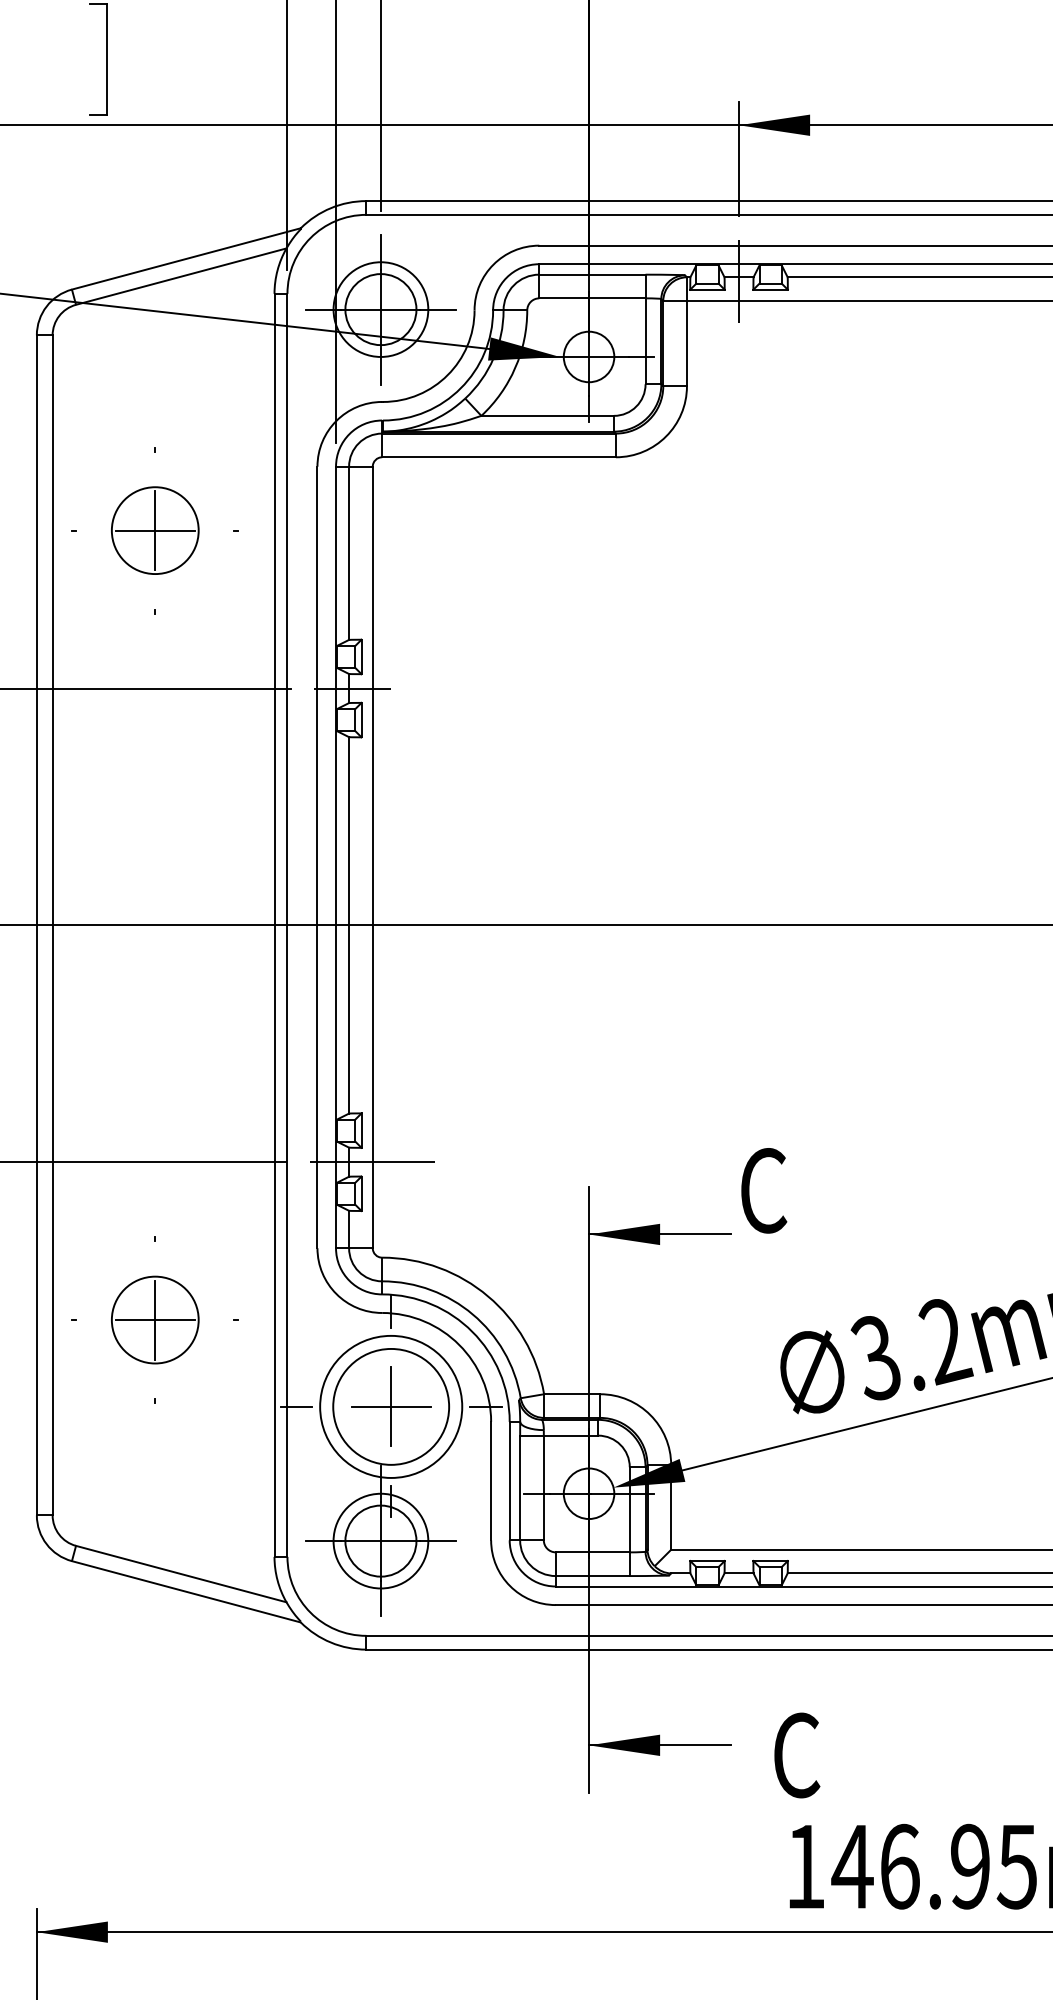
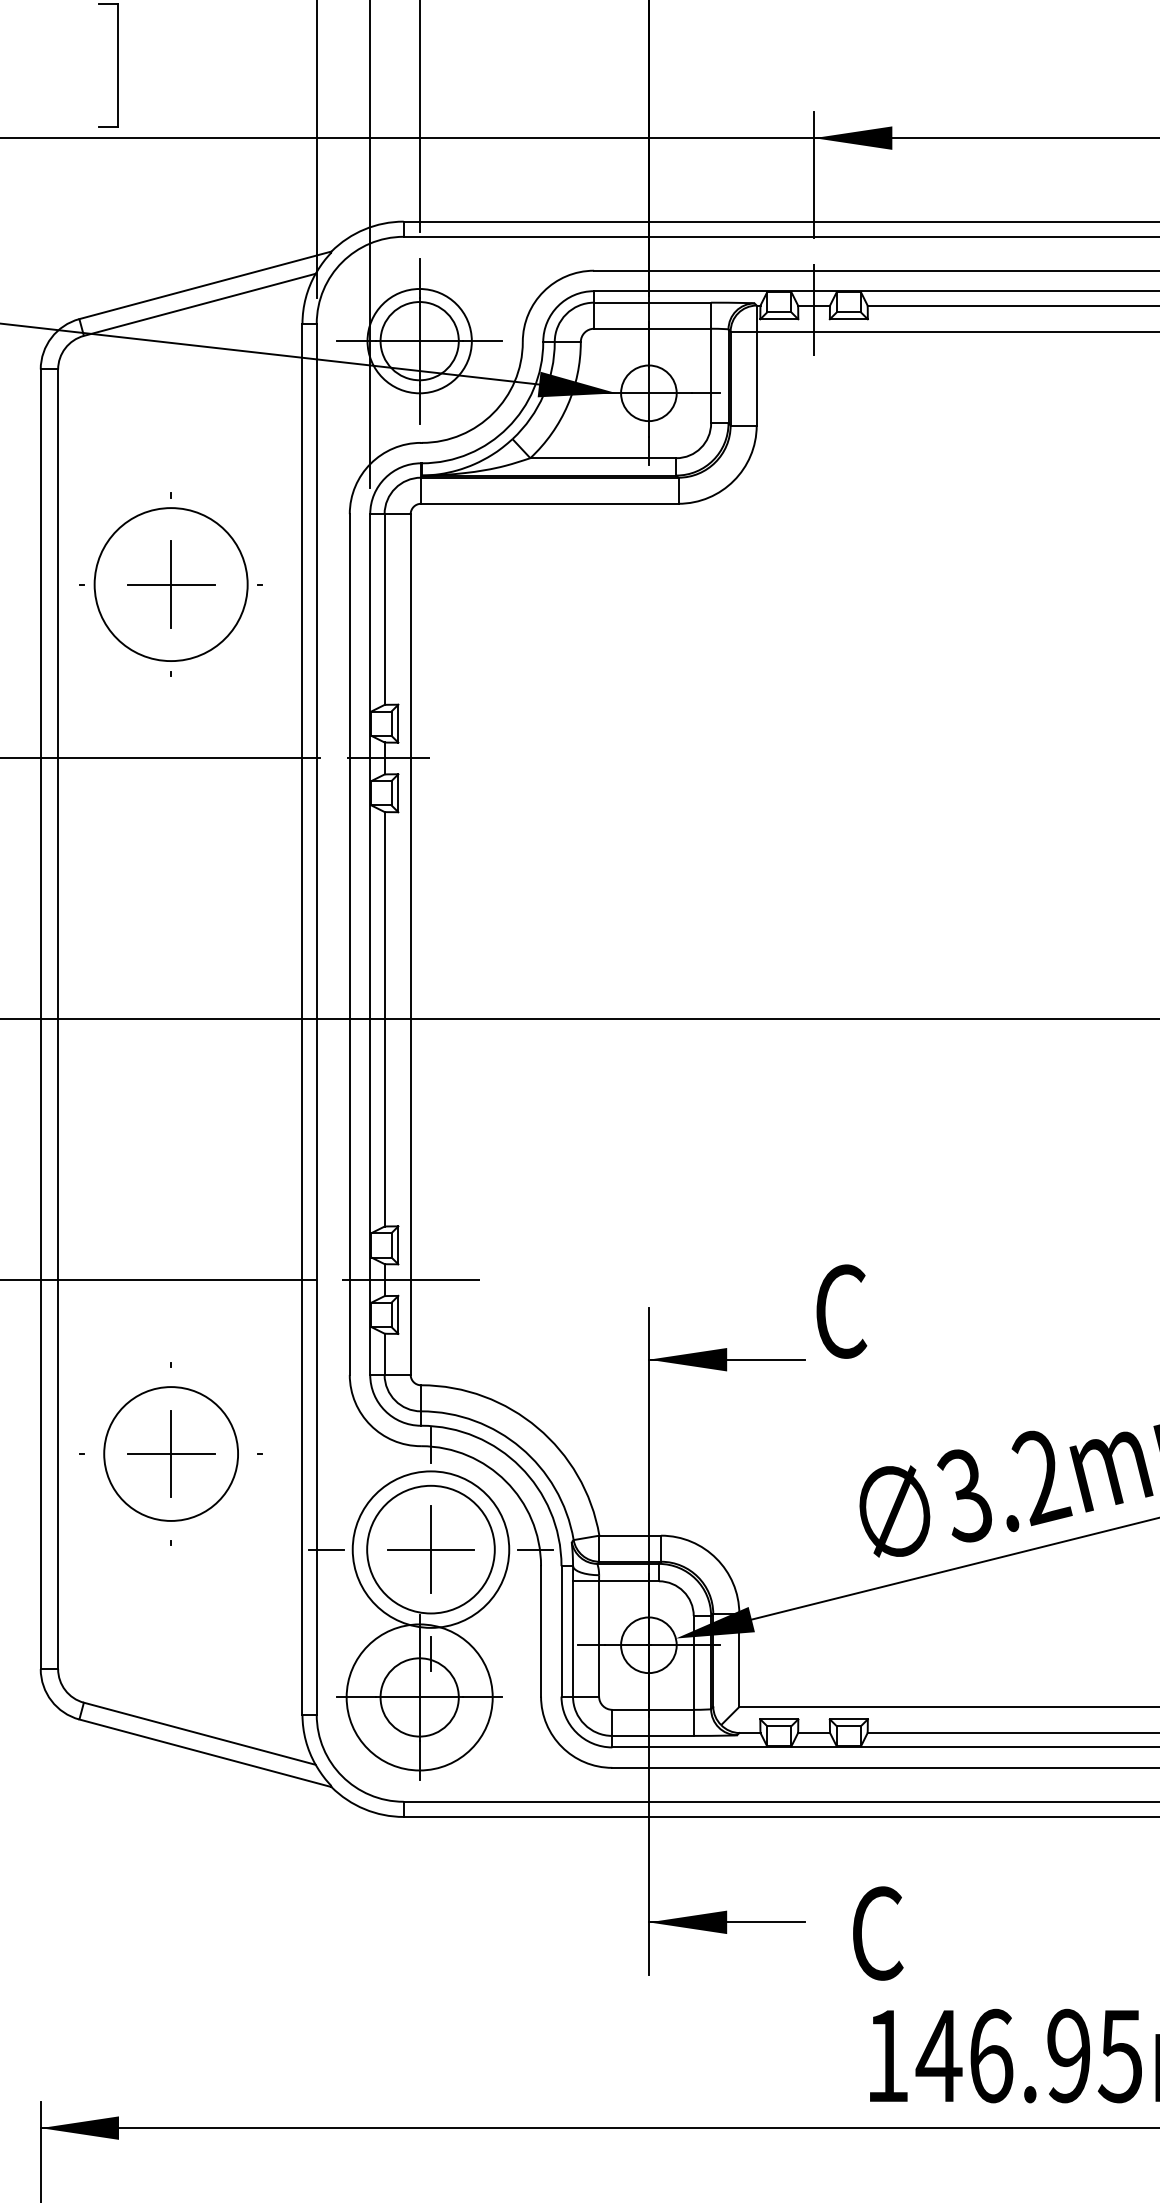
circle: (154, 530) -> (170, 584), size x1.6
circle: (154, 1319) -> (170, 1453), size x1.4
circle: (380, 1541) -> (419, 1697), size x1.4

